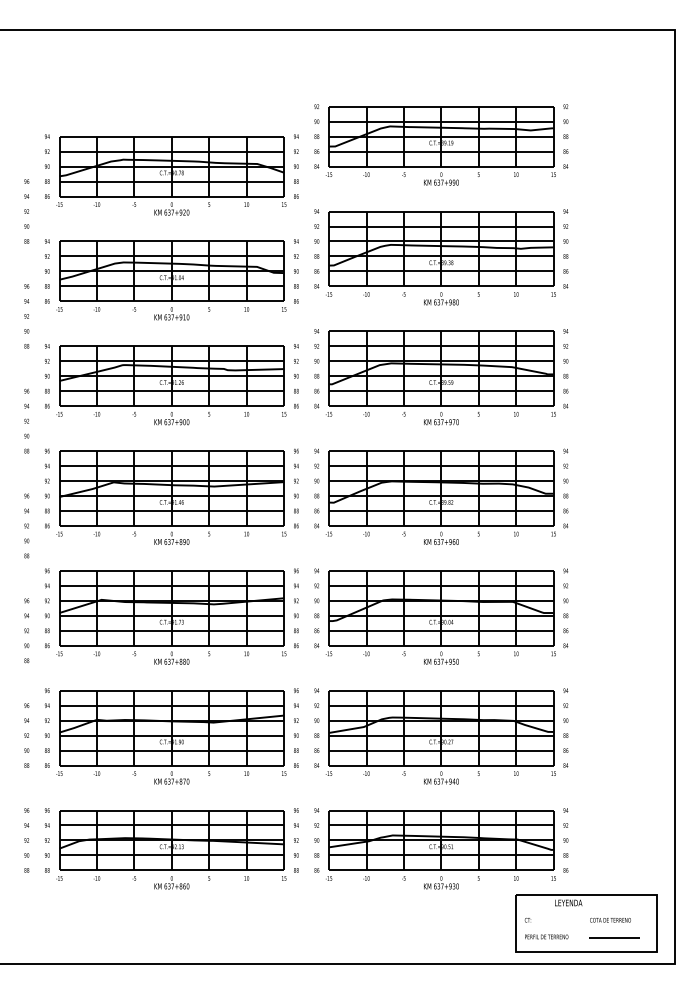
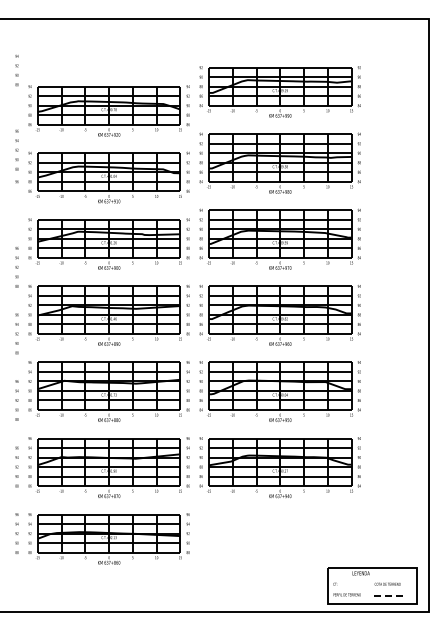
text: (25, 210) -> (16, 149), moved
text: (25, 323) -> (16, 70), moved
part: (440, 848) -> (279, 538), removed
line: (614, 937) -> (390, 595), solid -> dashed

